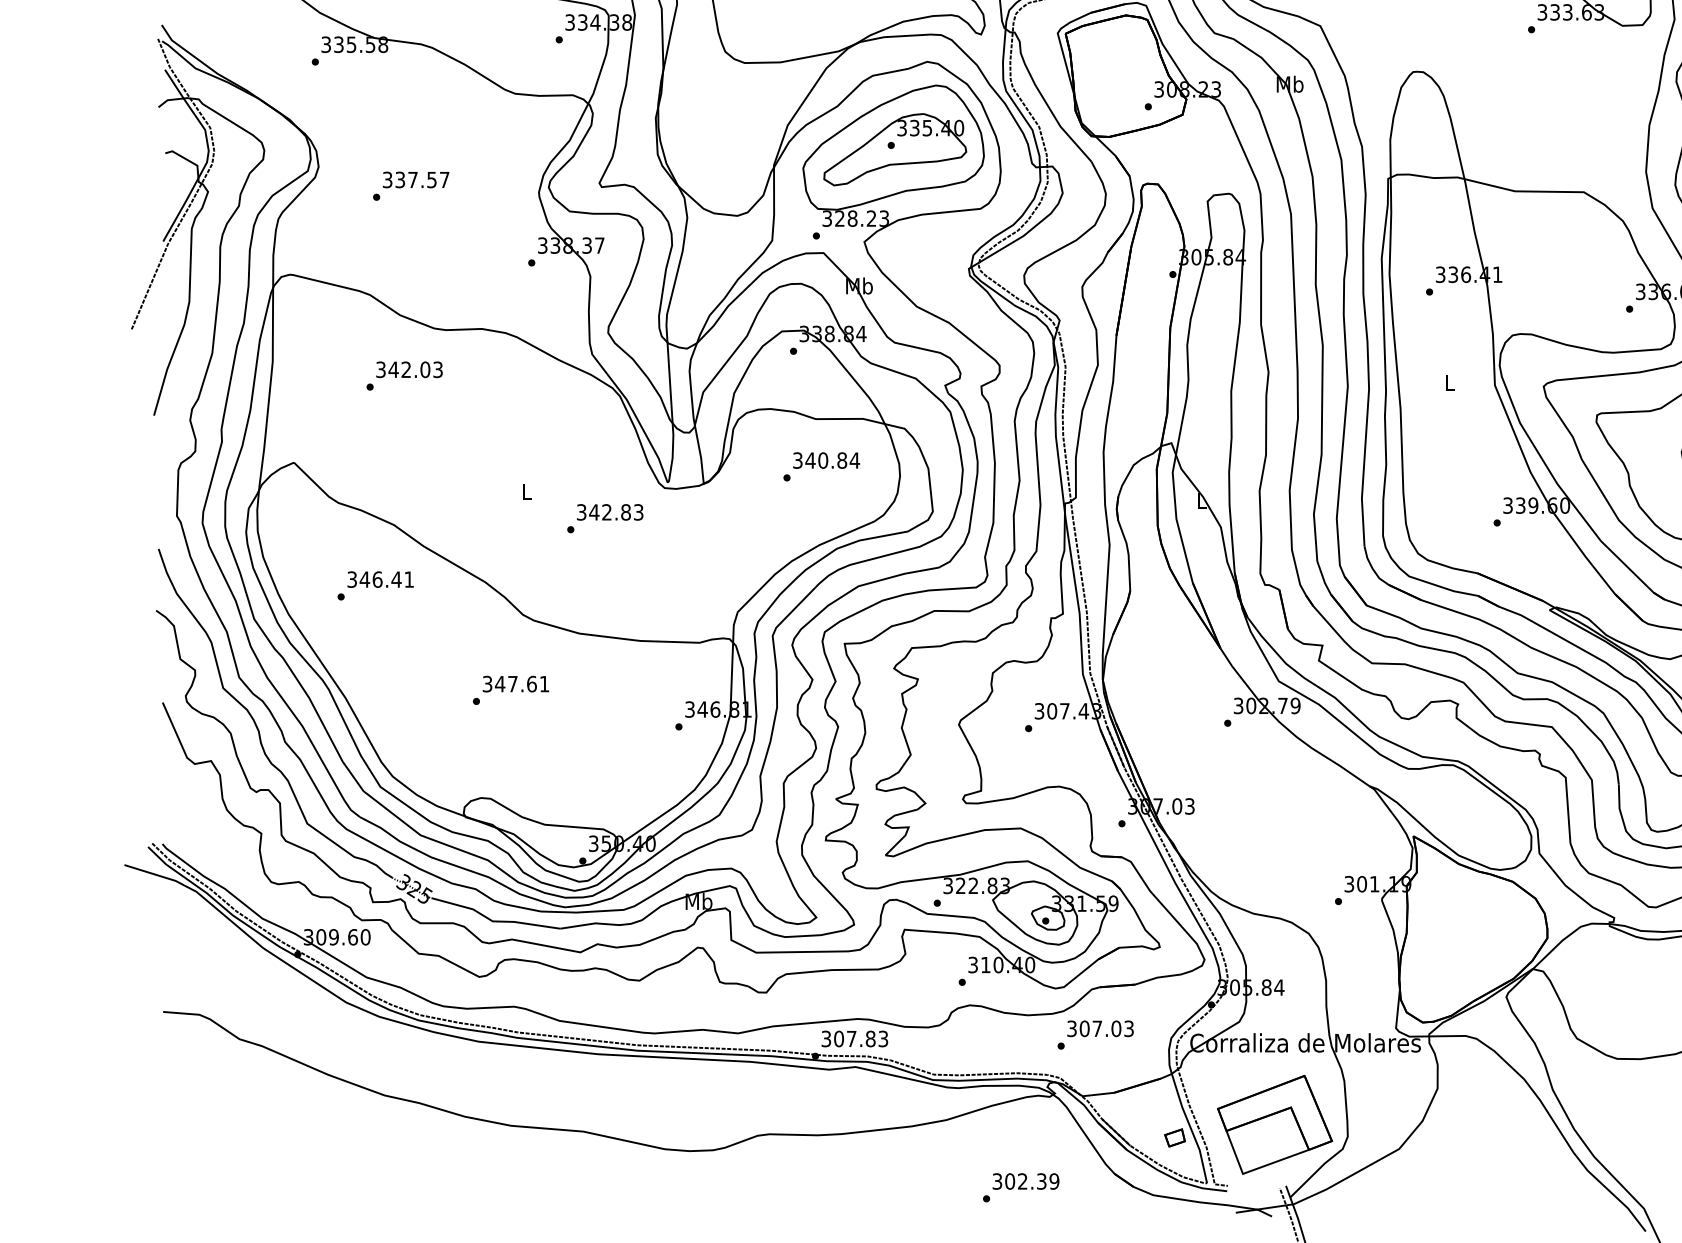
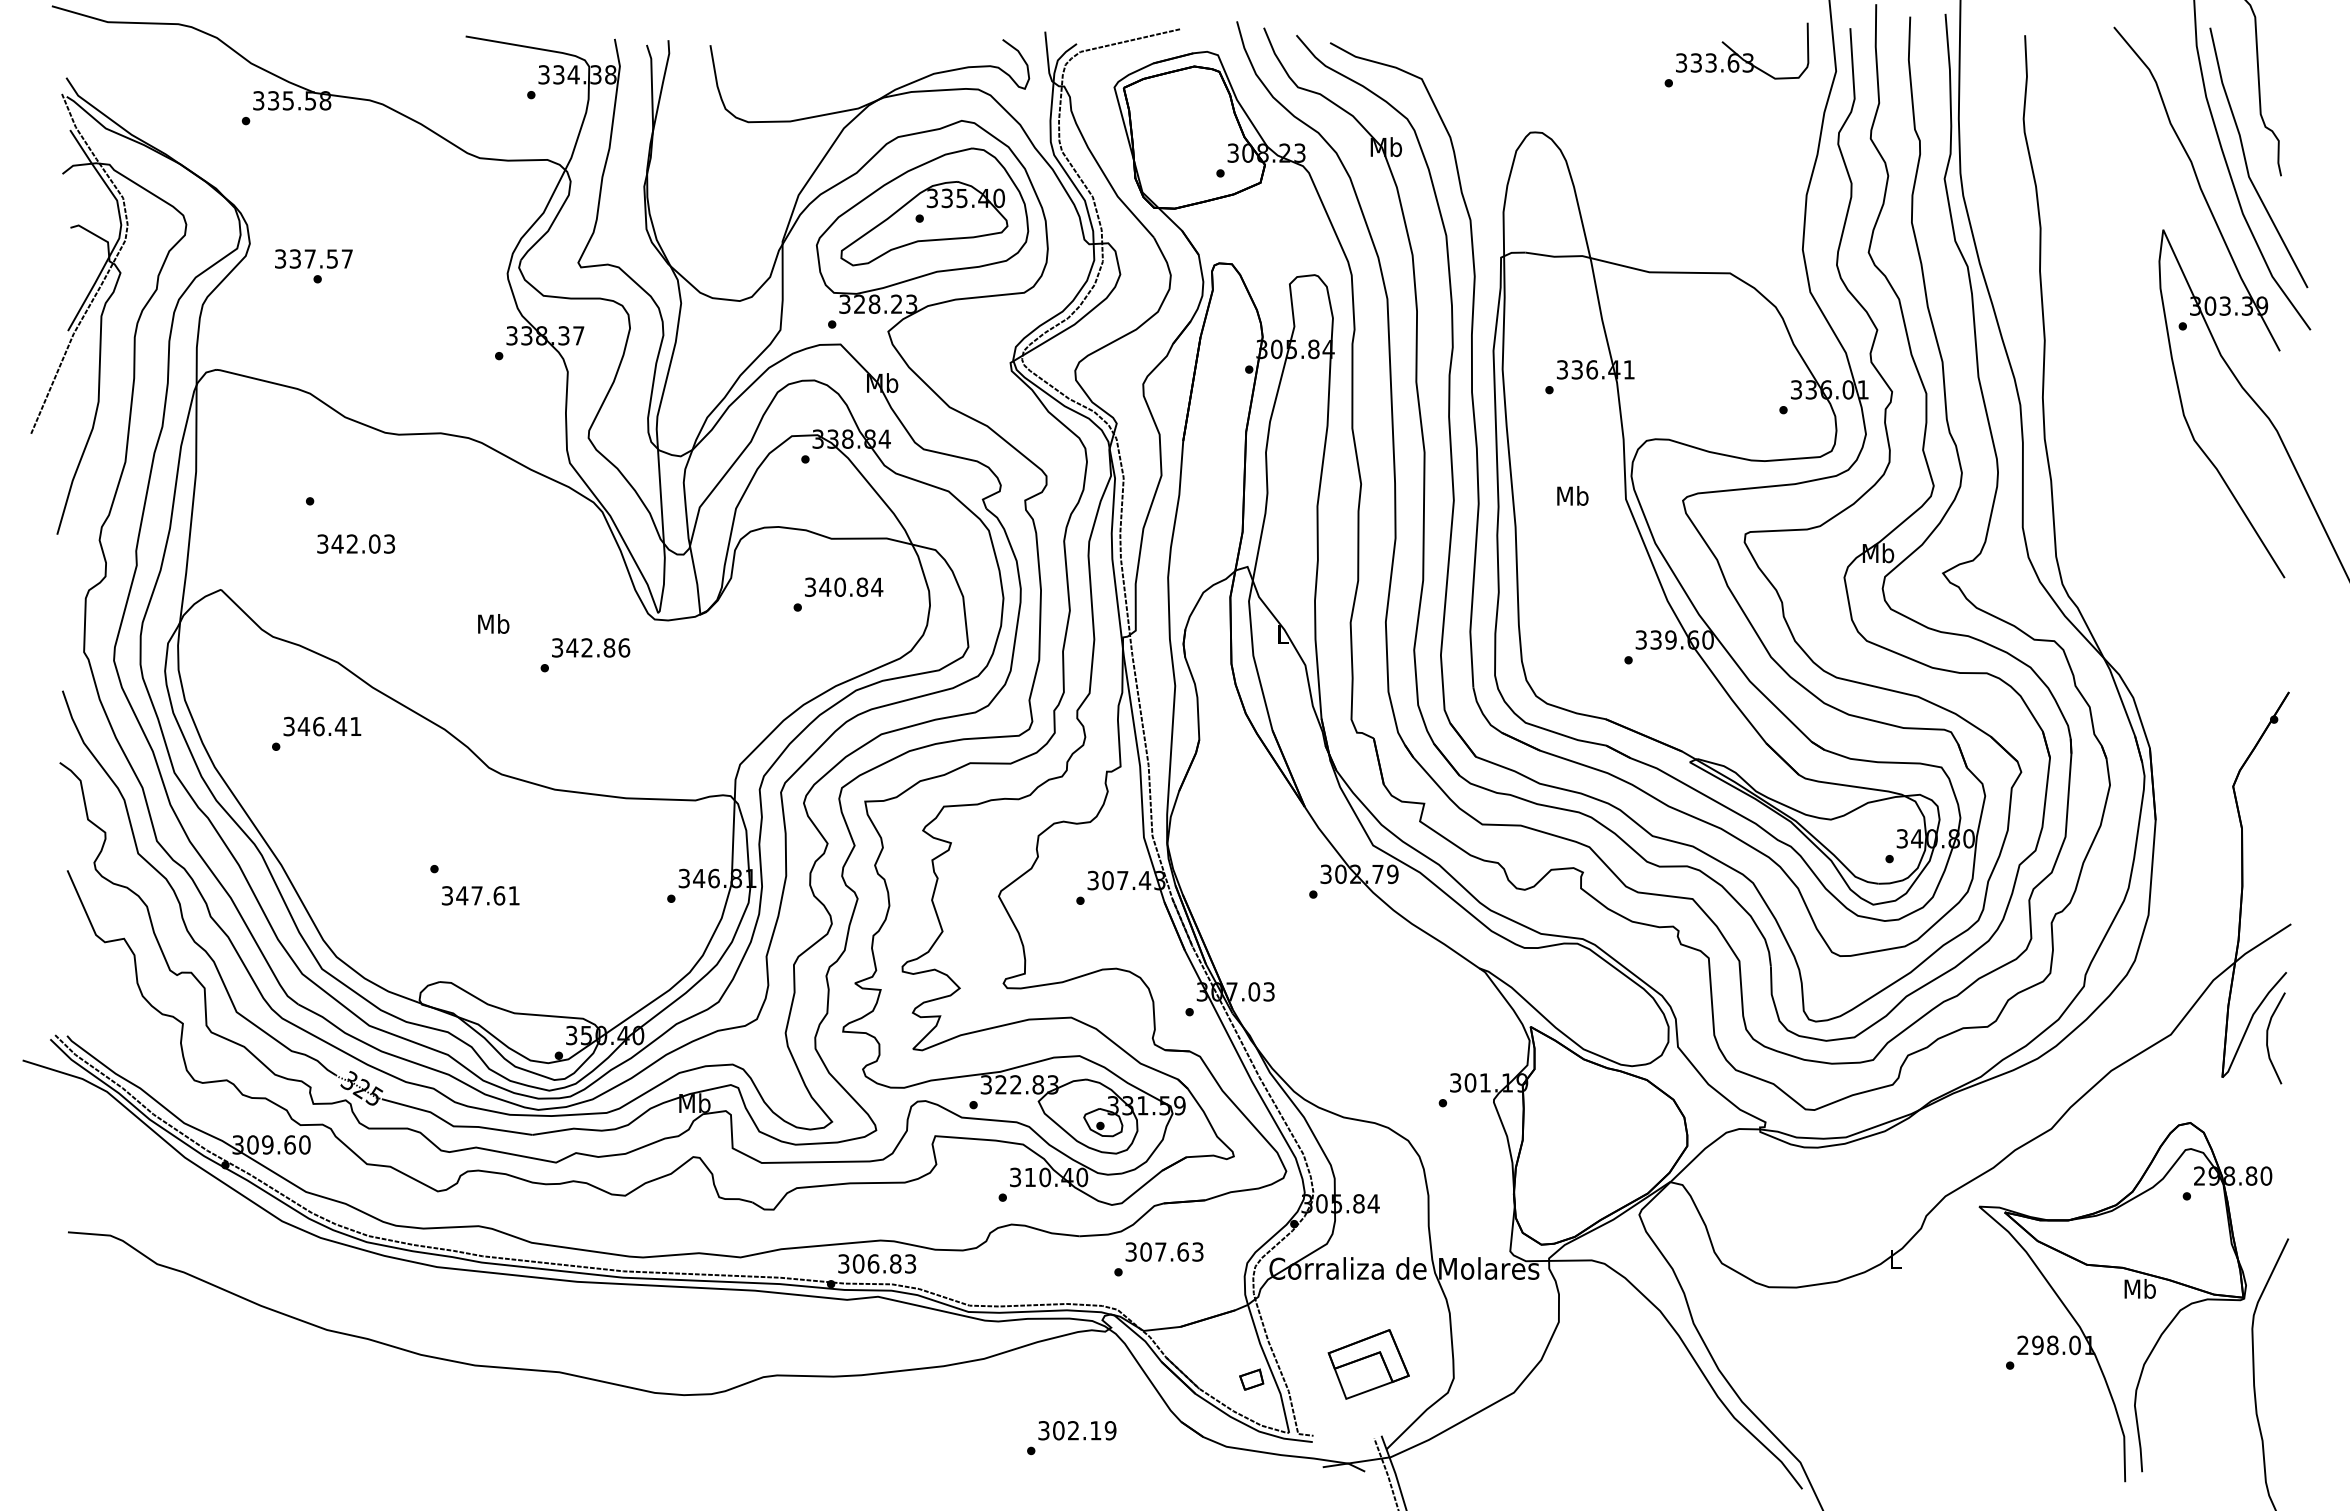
text: (415, 179) -> (313, 258), moved
text: (408, 369) -> (355, 543), moved
text: (1449, 382) -> (1572, 495), L -> Mb
text: (526, 491) -> (493, 623), L -> Mb
text: (638, 512) -> (624, 647), 342.83 -> 342.86
text: (515, 683) -> (480, 895), moved
text: (1116, 1028) -> (1183, 1251), 307.03 -> 307.63
text: (851, 1038) -> (873, 1263), 307.83 -> 306.83
part: (1274, 1124) -> (1368, 1364), size x0.6
text: (1041, 1181) -> (1095, 1430), 302.39 -> 302.19

